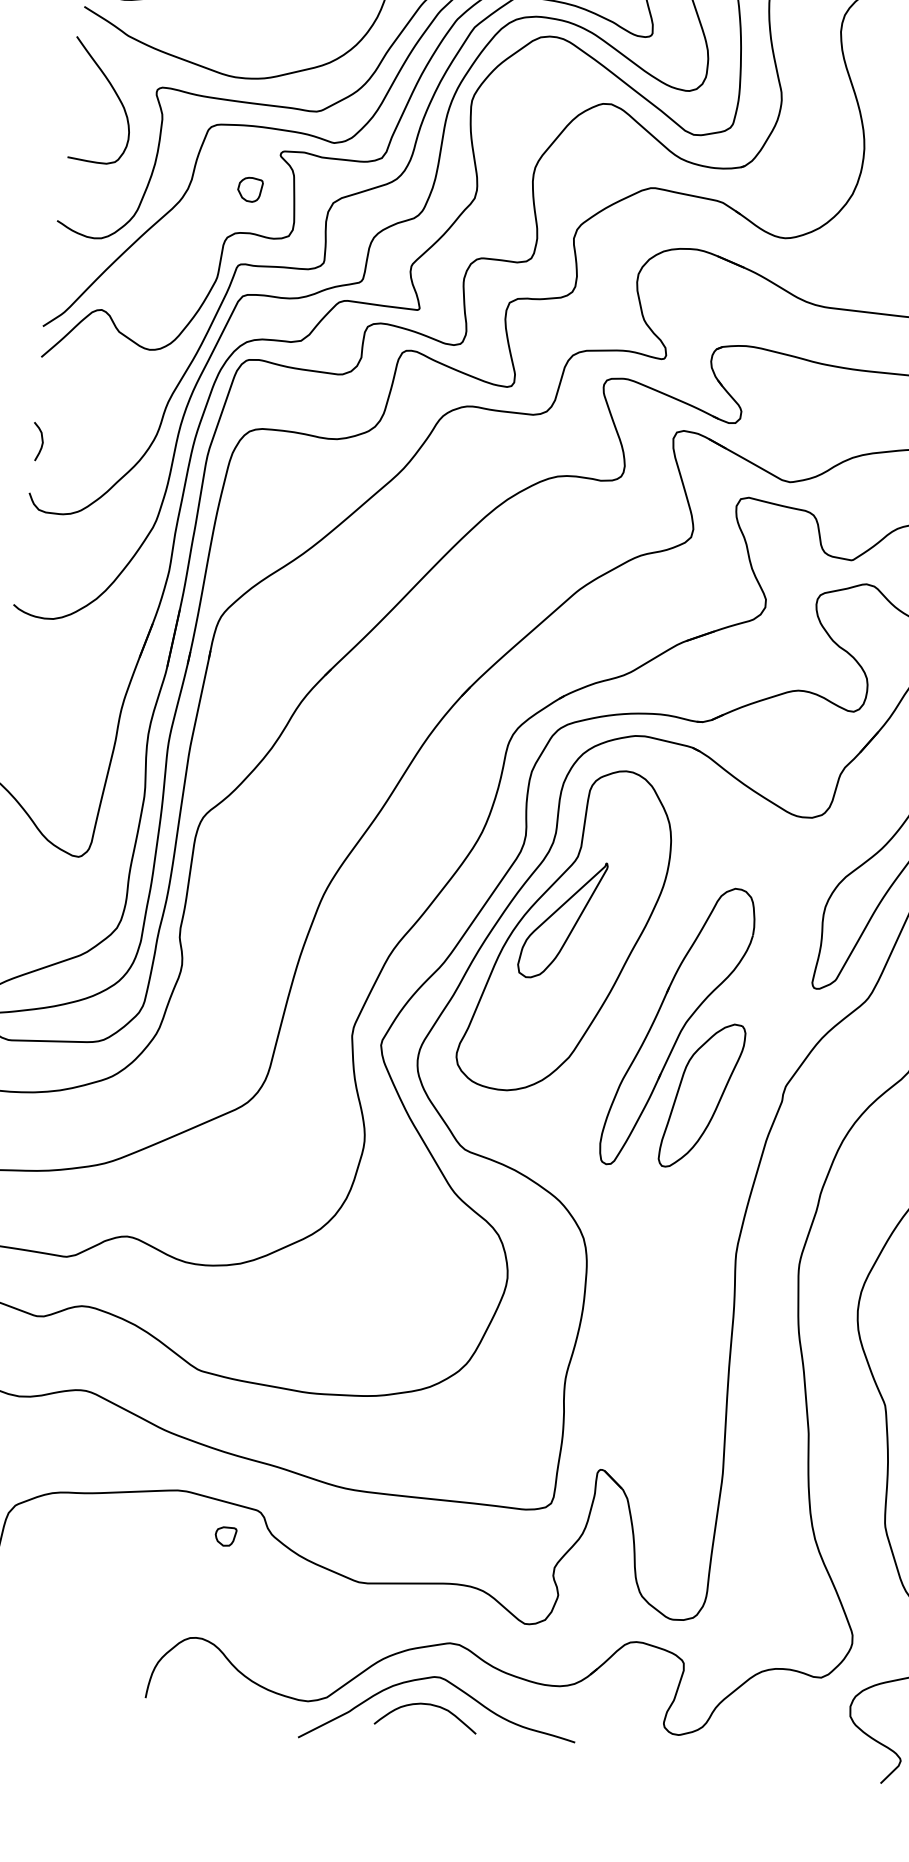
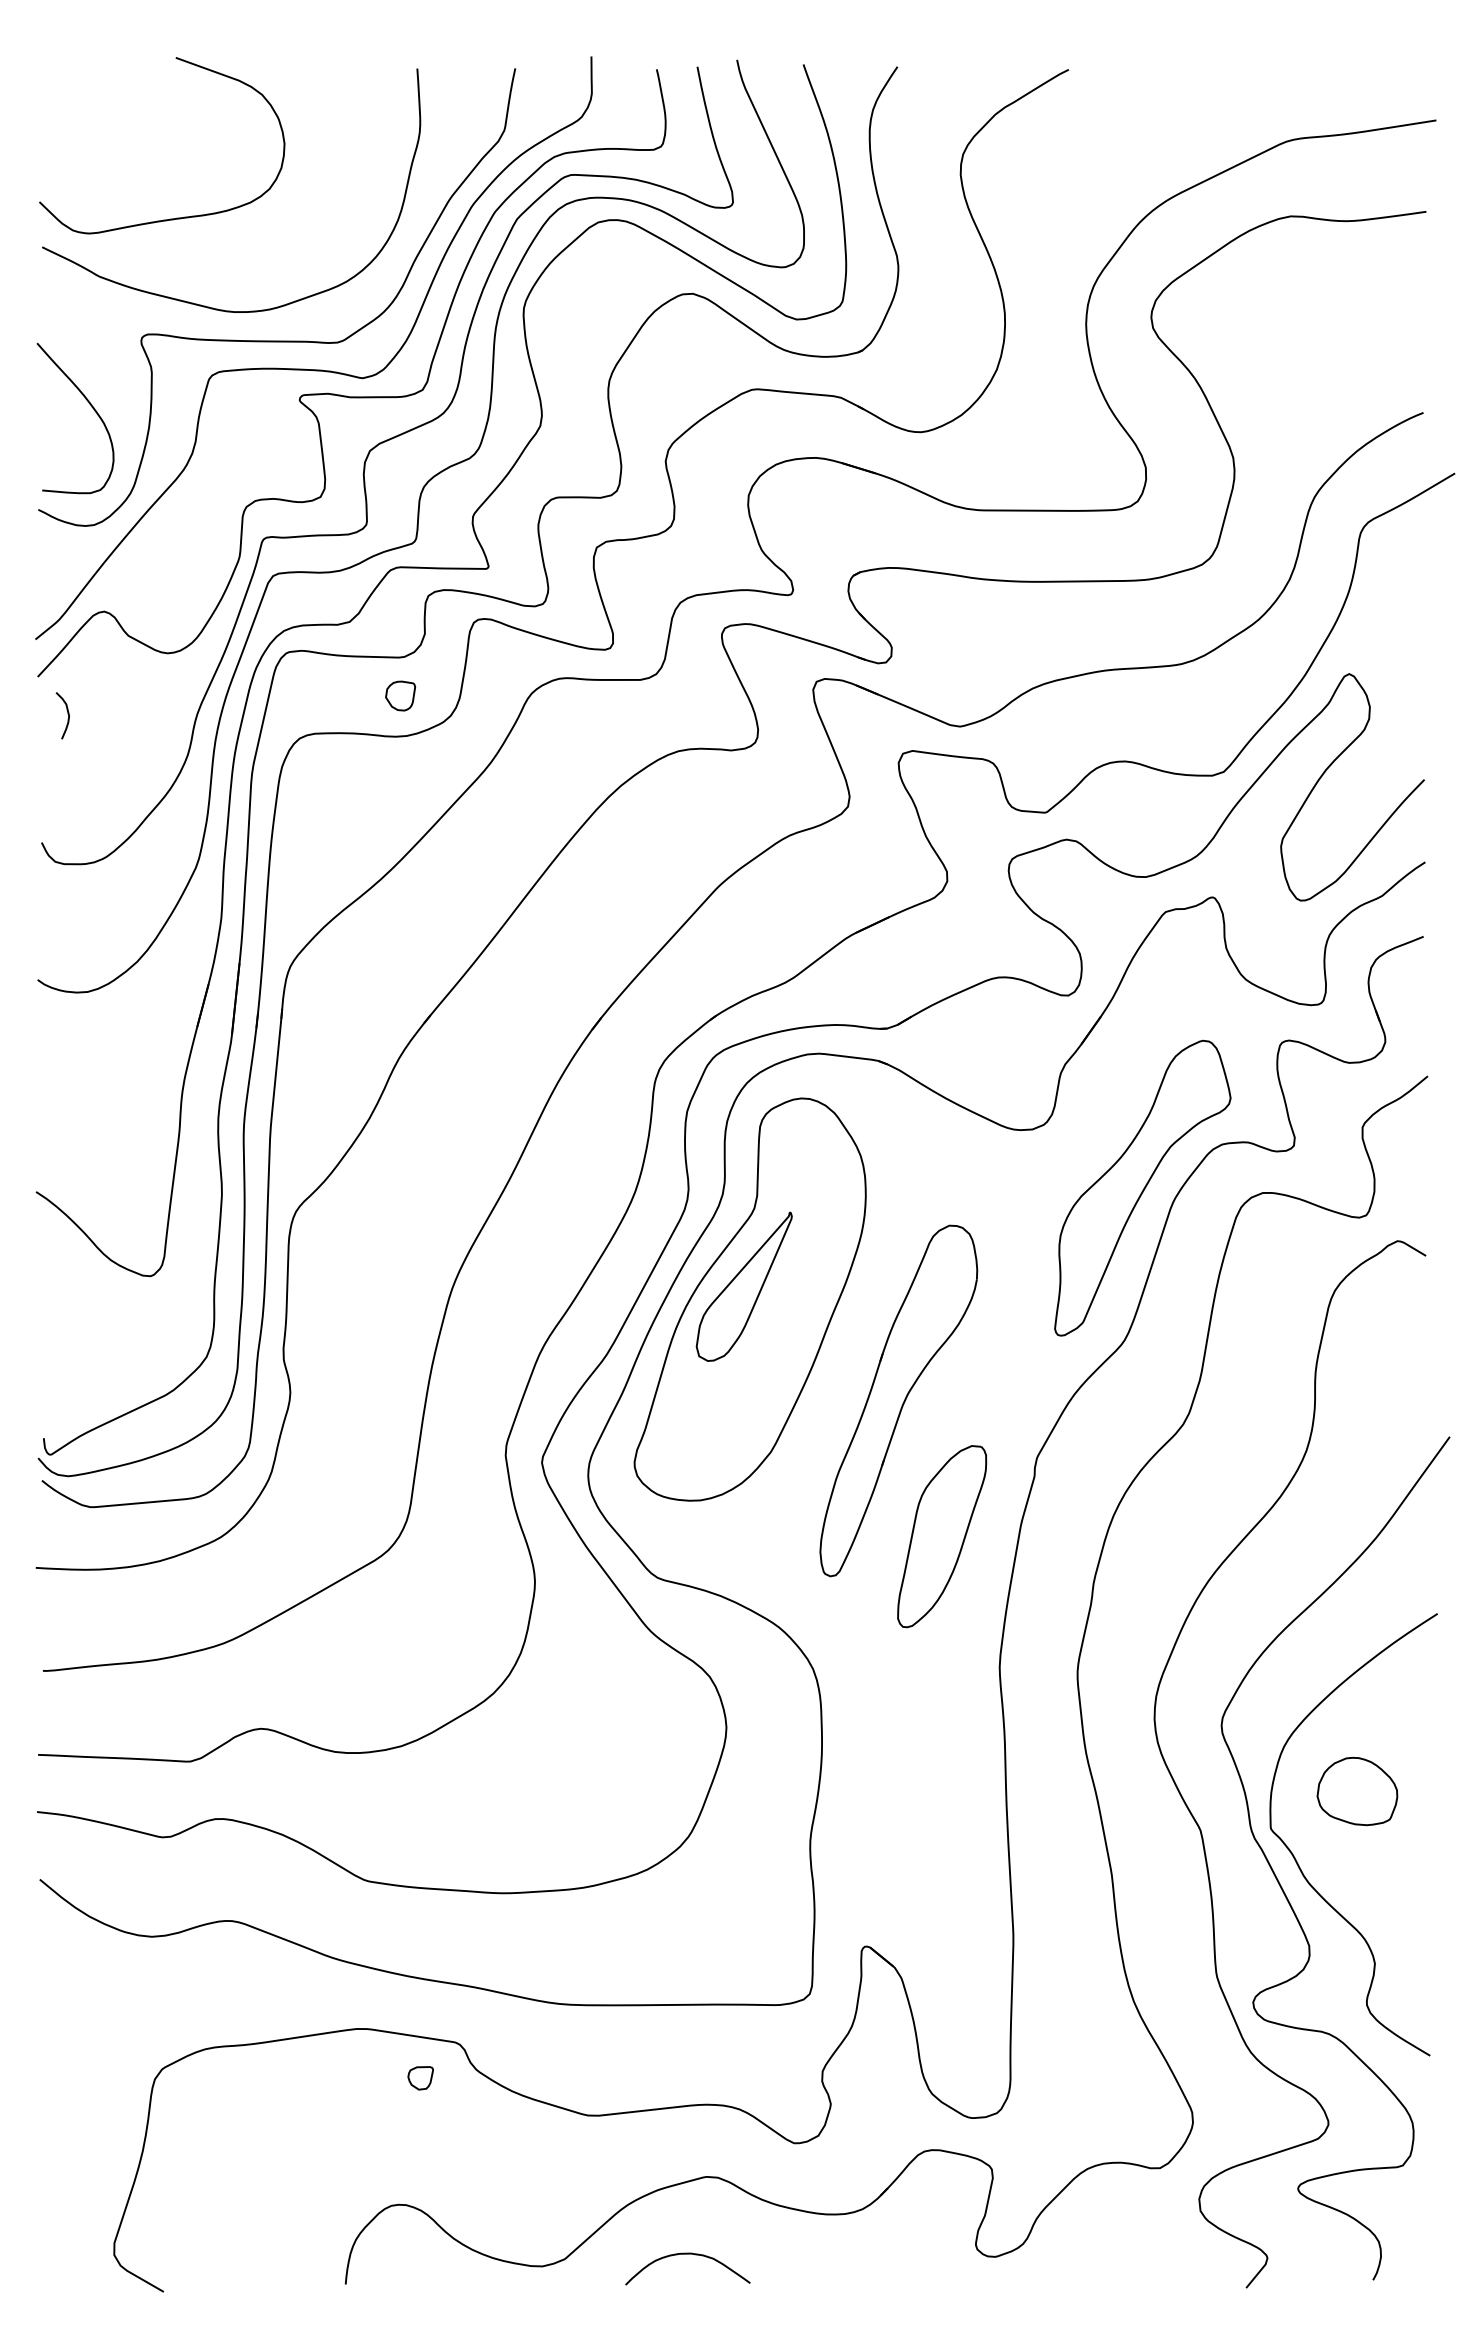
curve: (115, 93) -> (91, 407), moved
part: (250, 189) -> (400, 695), moved
curve: (41, 441) -> (67, 714), moved
part: (702, 1095) -> (942, 1536), moved
curve: (456, 1688) -> (720, 2230), removed

